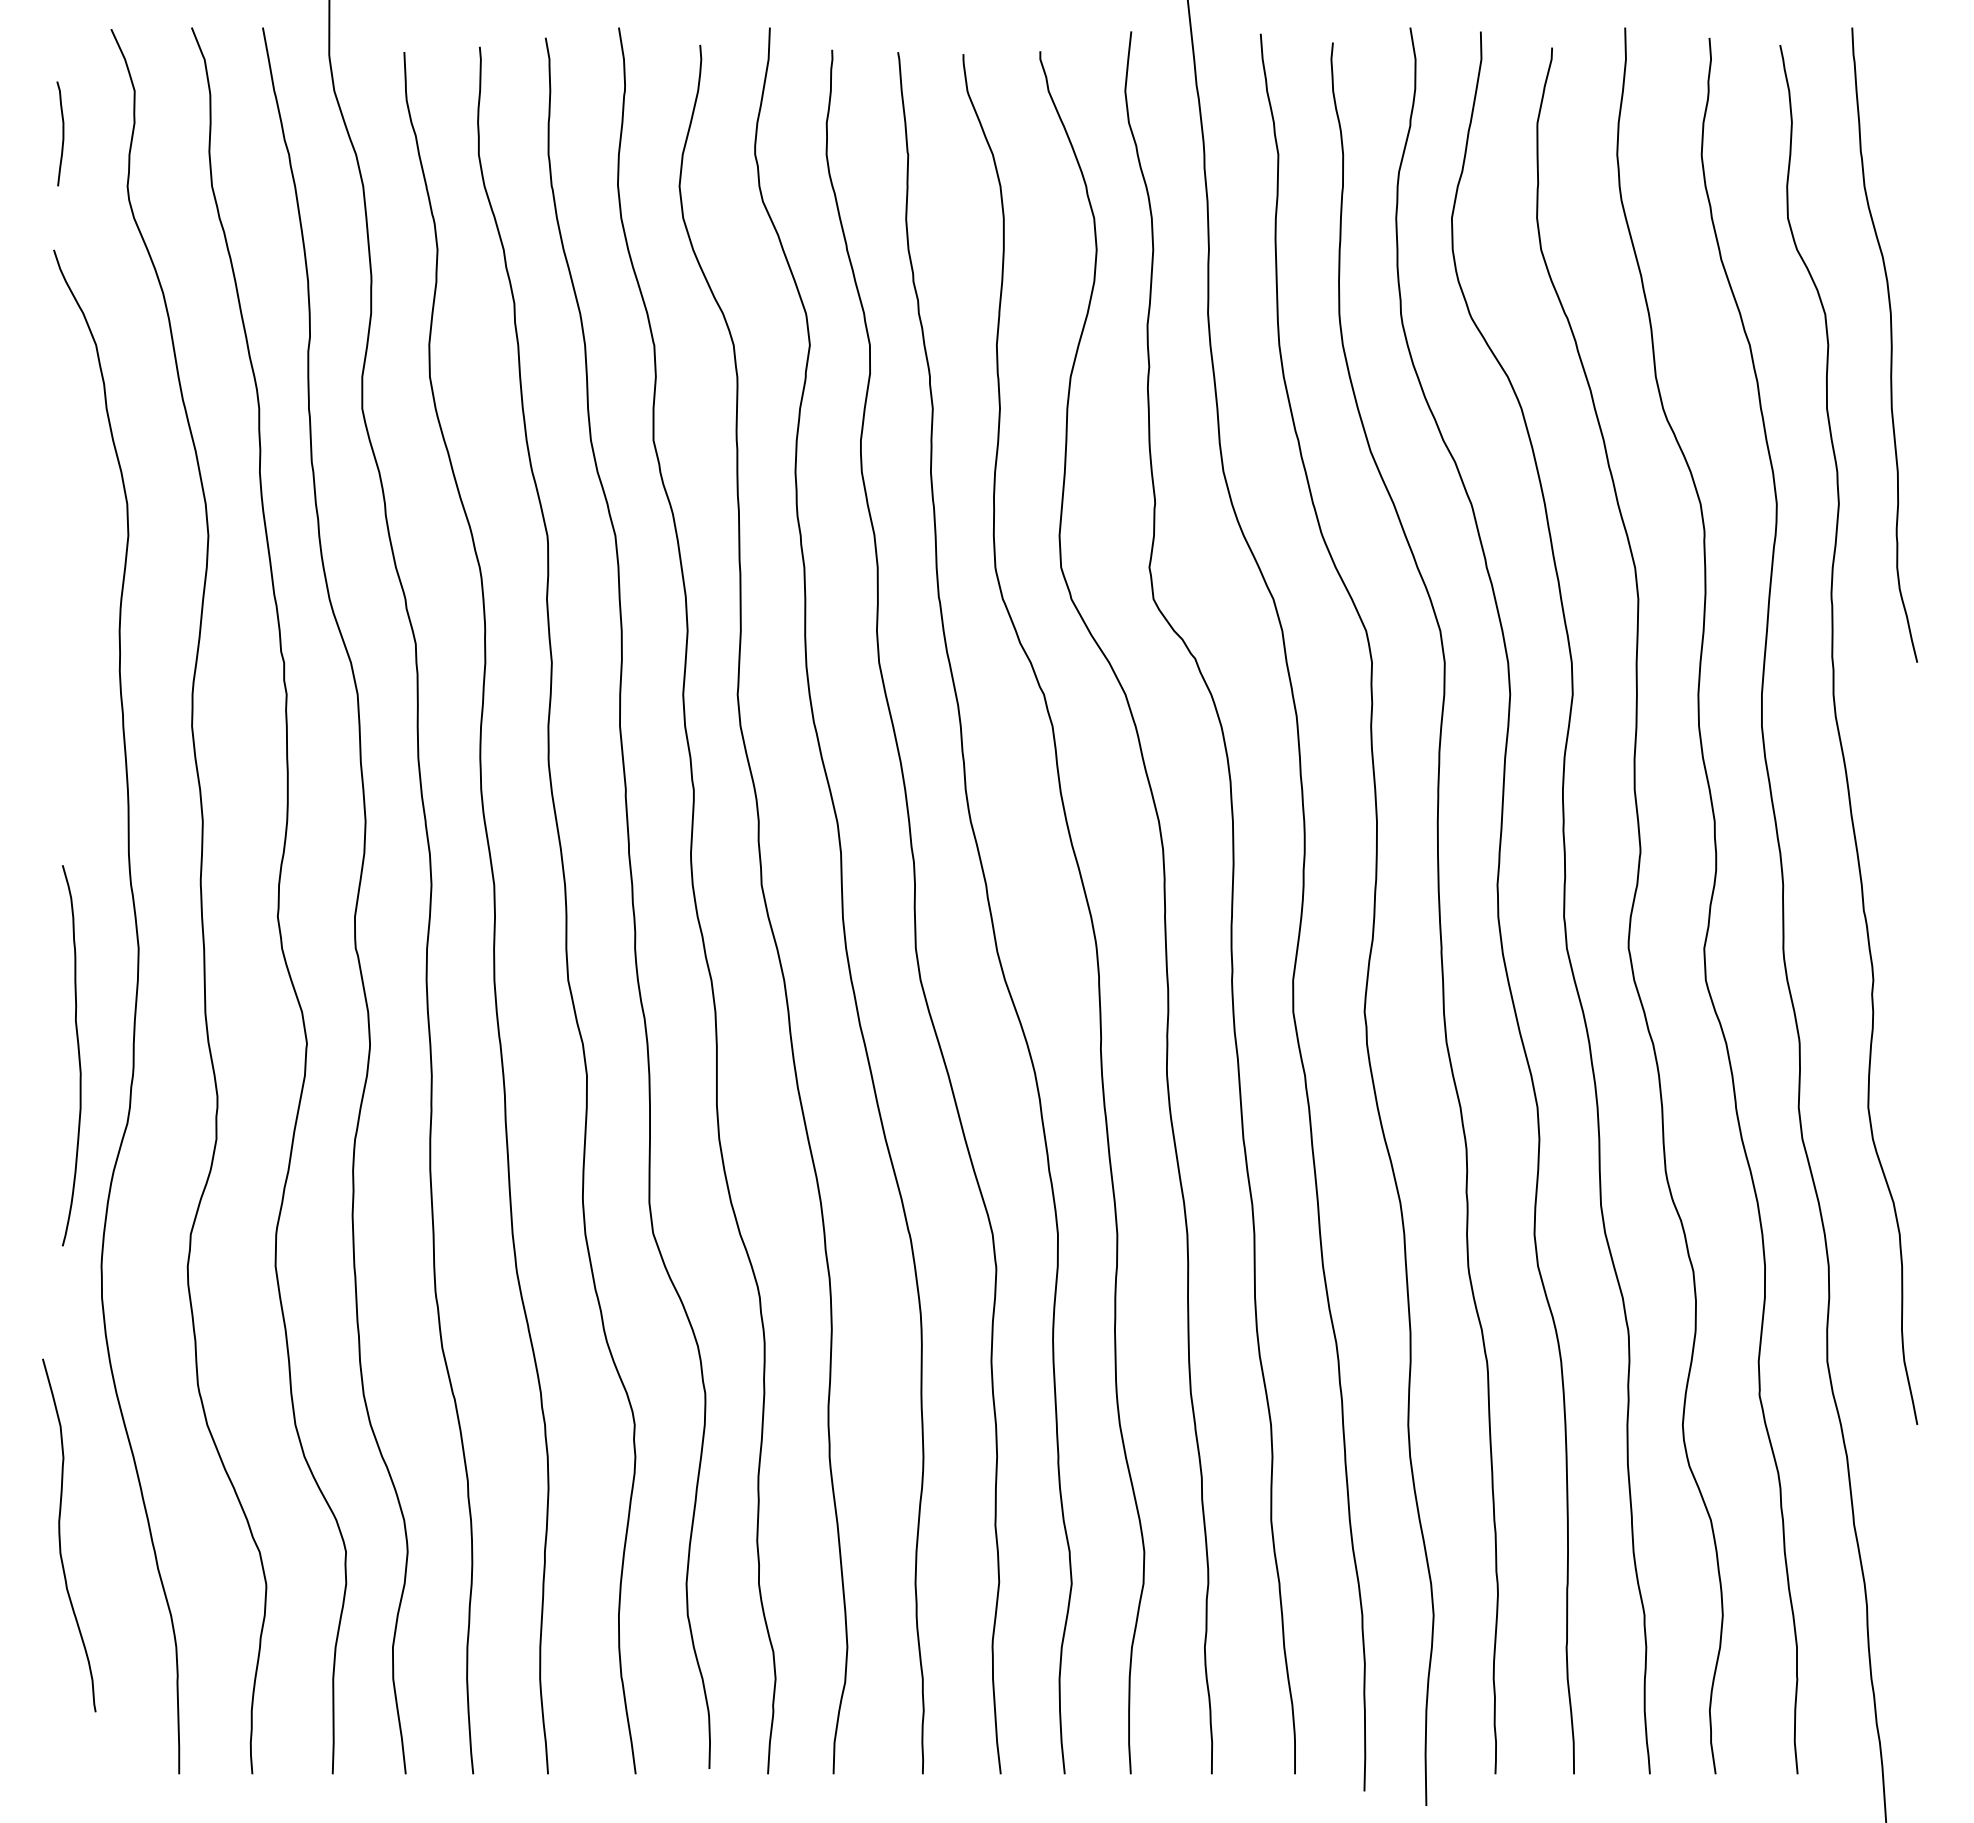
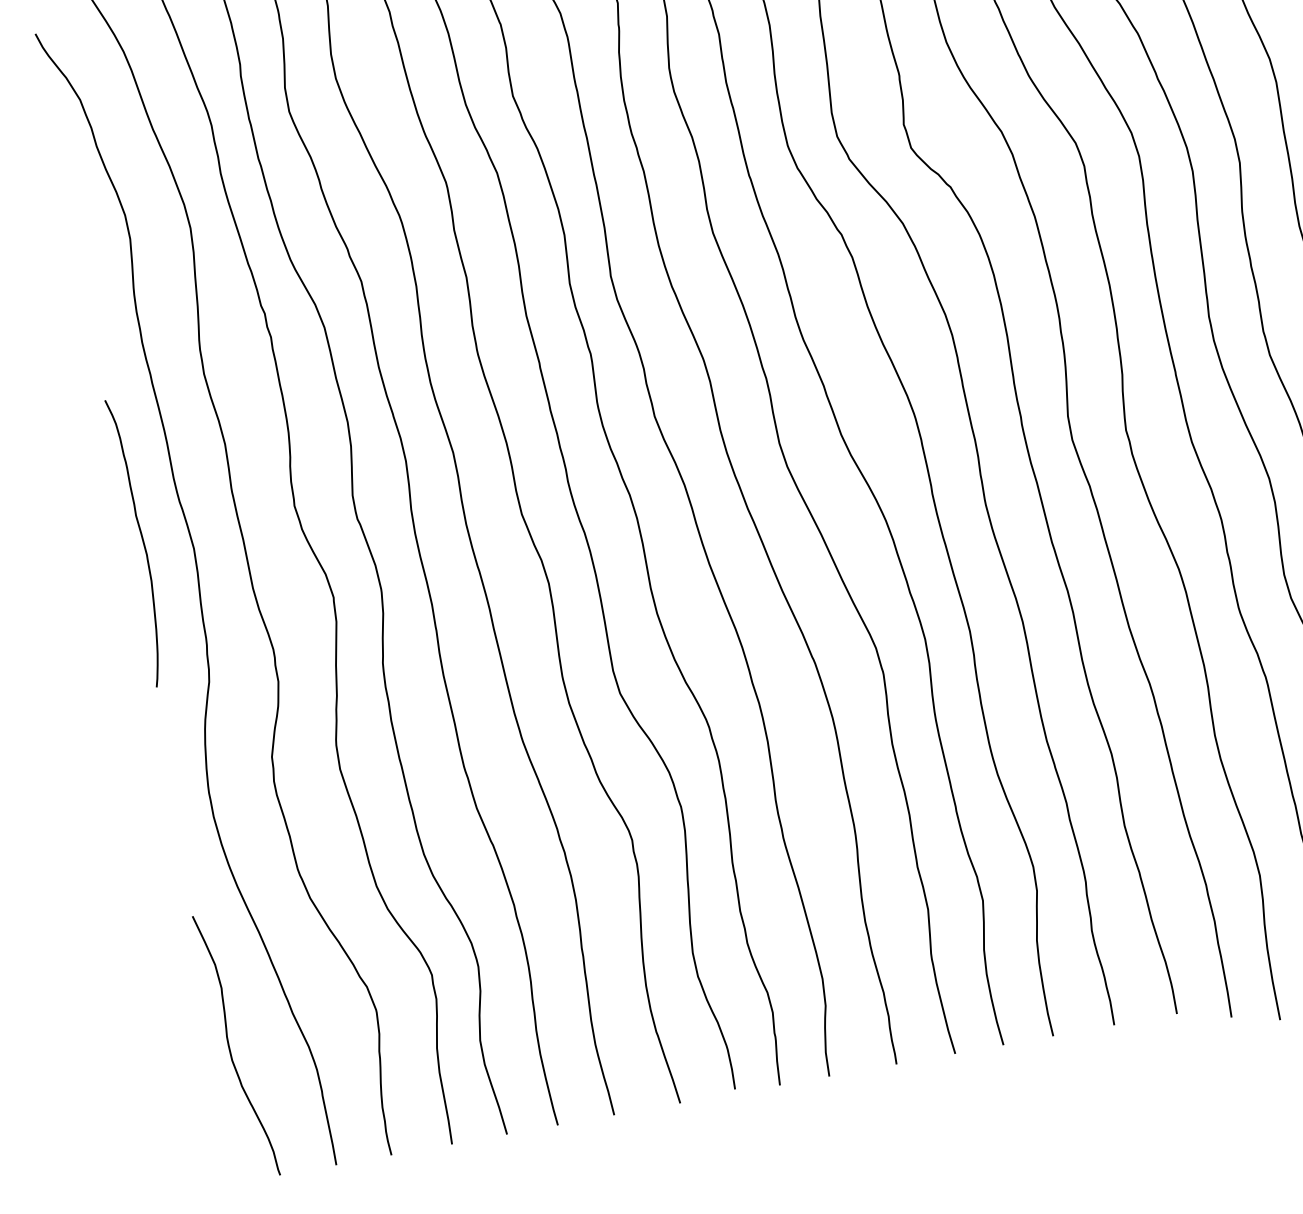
curve: (78, 1055) -> (142, 541), moved
curve: (60, 1535) -> (229, 1046), moved

